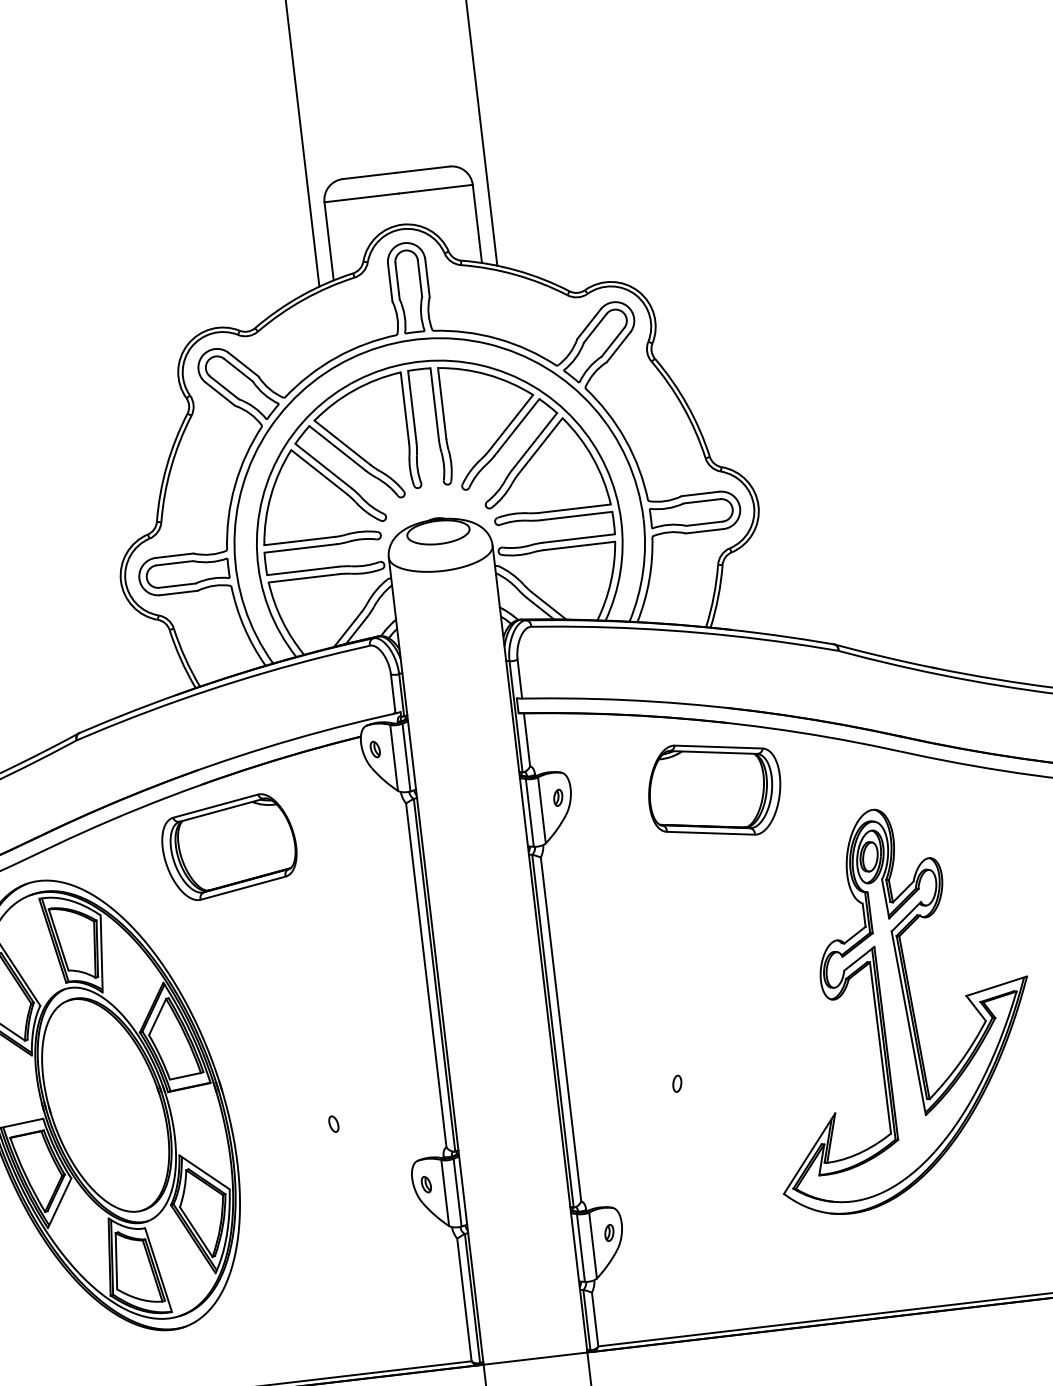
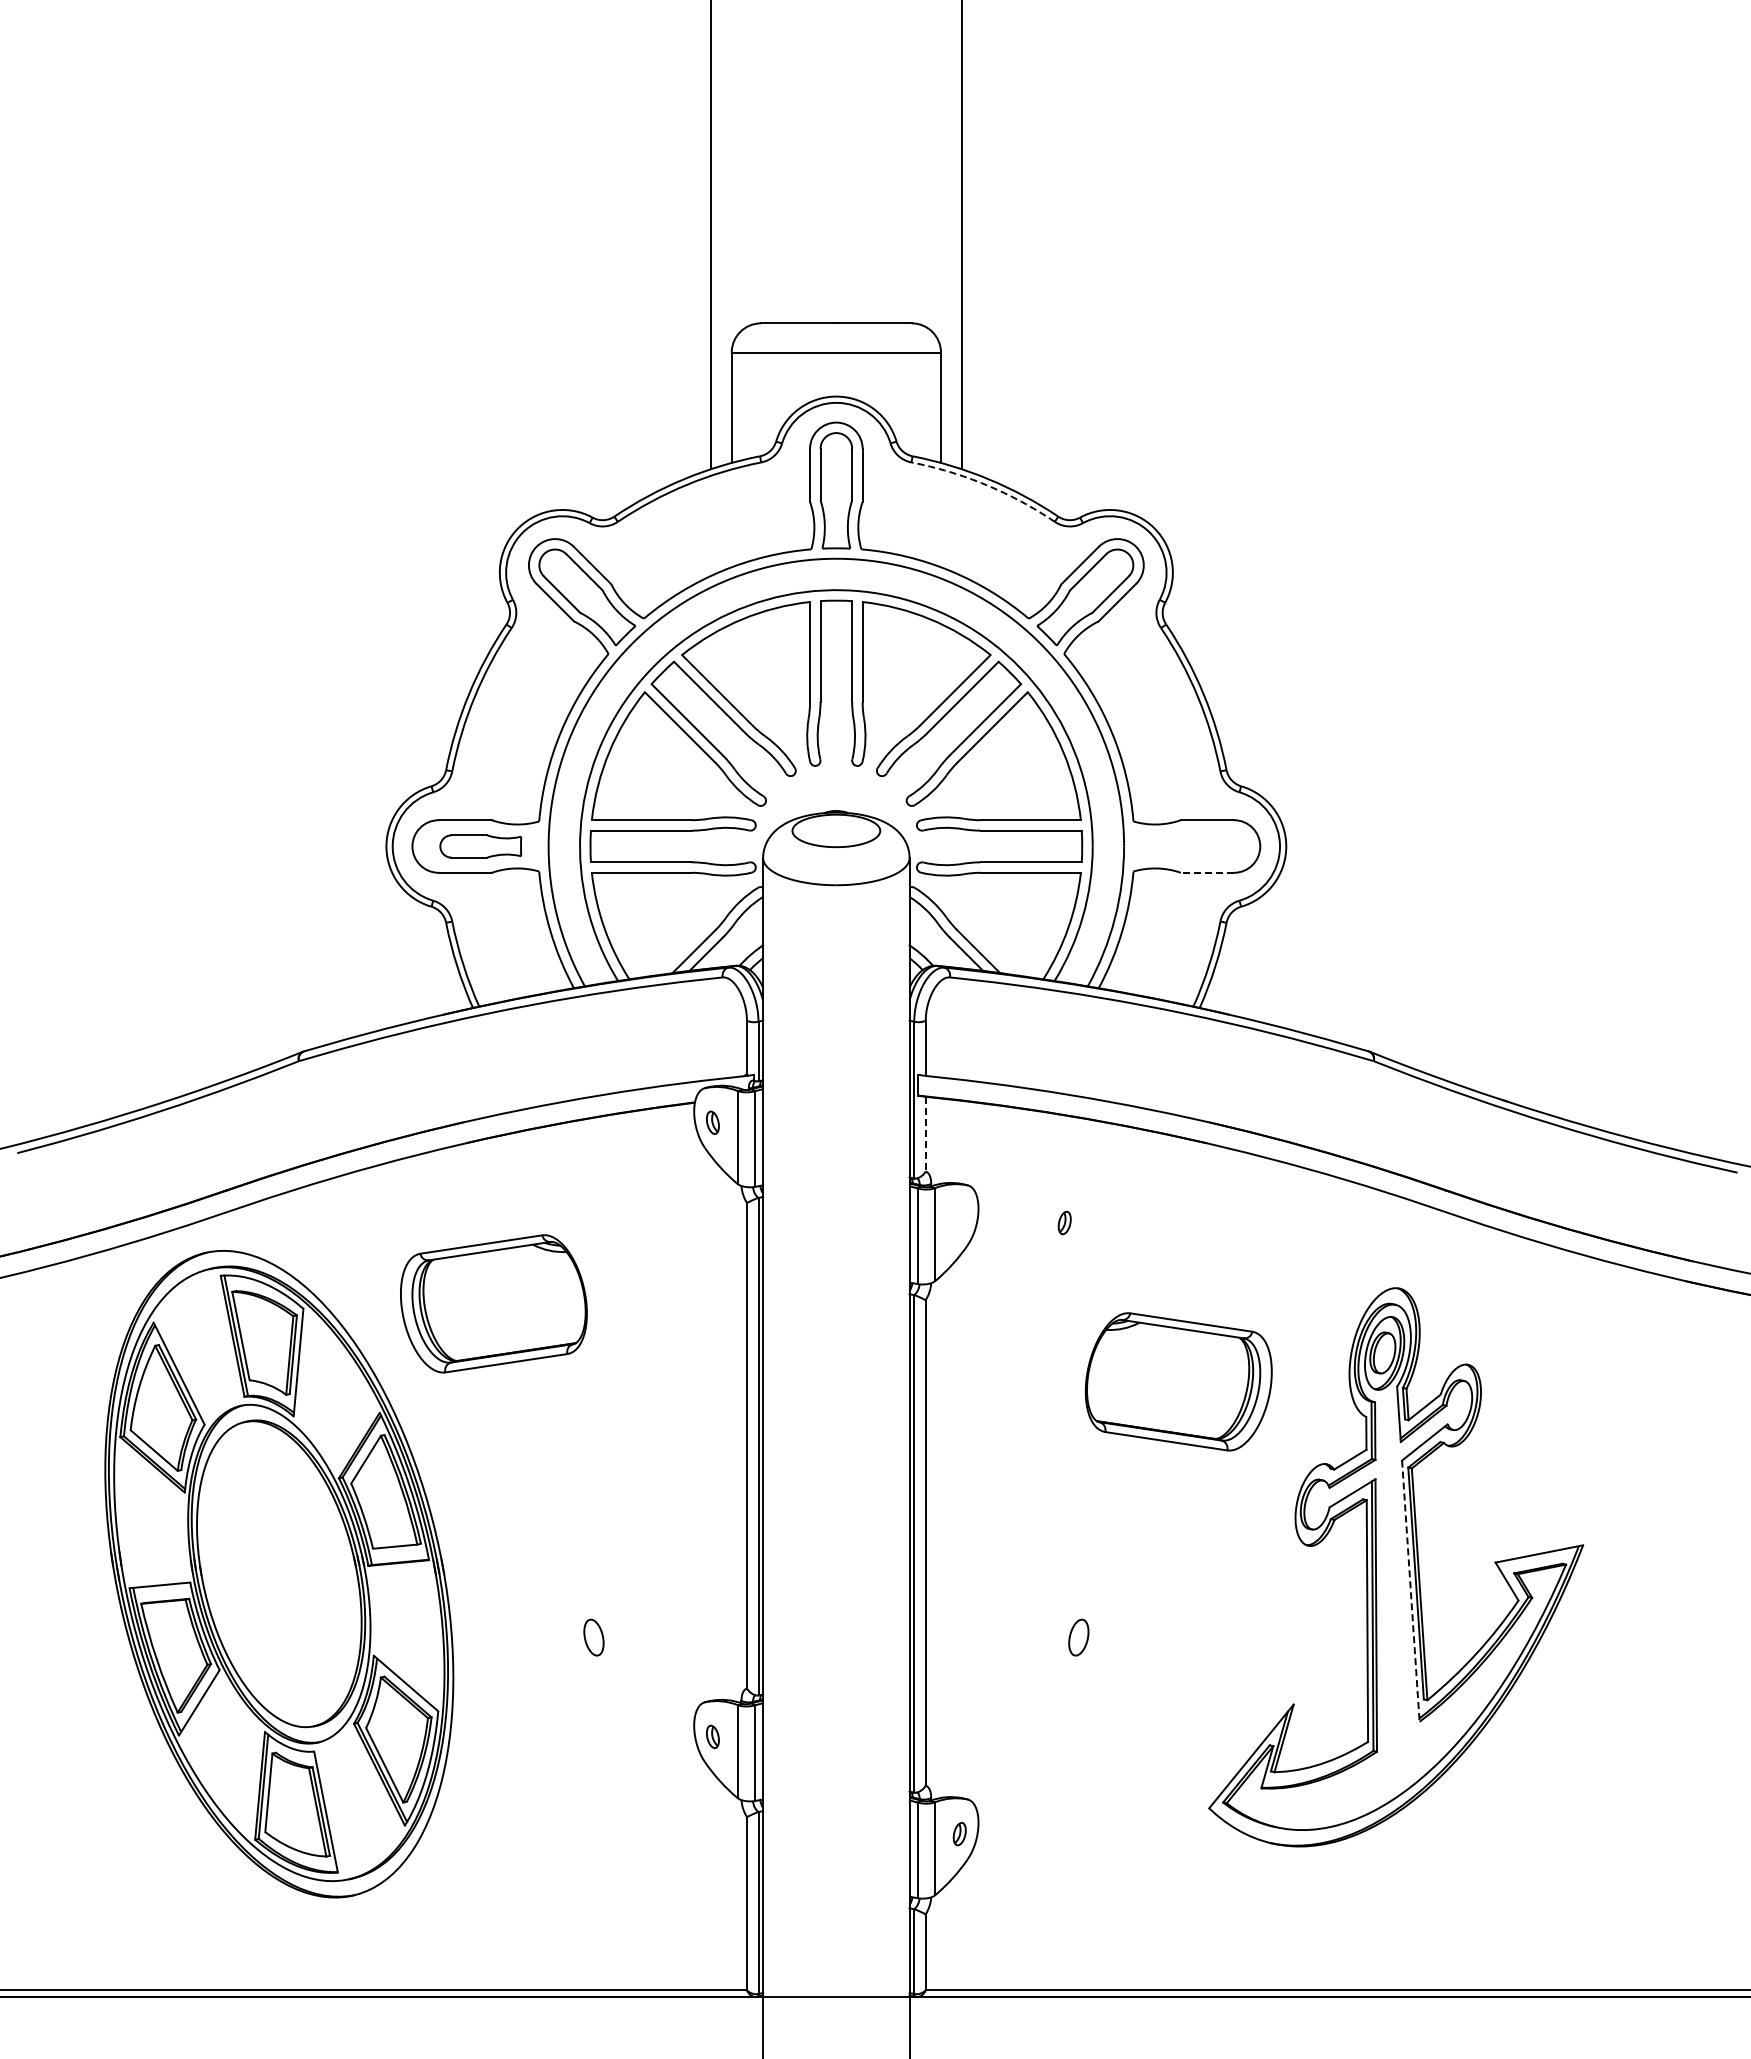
arc: (516, 274) -> (986, 484), solid -> dashed
part: (691, 513) -> (1191, 846), removed
line: (704, 531) -> (1207, 872), solid -> dashed
part: (187, 573) -> (480, 846), size x0.7
line: (526, 740) -> (925, 1134), solid -> dashed
part: (714, 789) -> (1178, 1381), moved
part: (558, 797) -> (1064, 1222), moved
part: (229, 846) -> (493, 1303), moved
line: (908, 1023) -> (1410, 1591), solid -> dashed
part: (677, 1083) -> (1078, 1637), size x1.6
part: (333, 1124) -> (593, 1637), size x1.6

